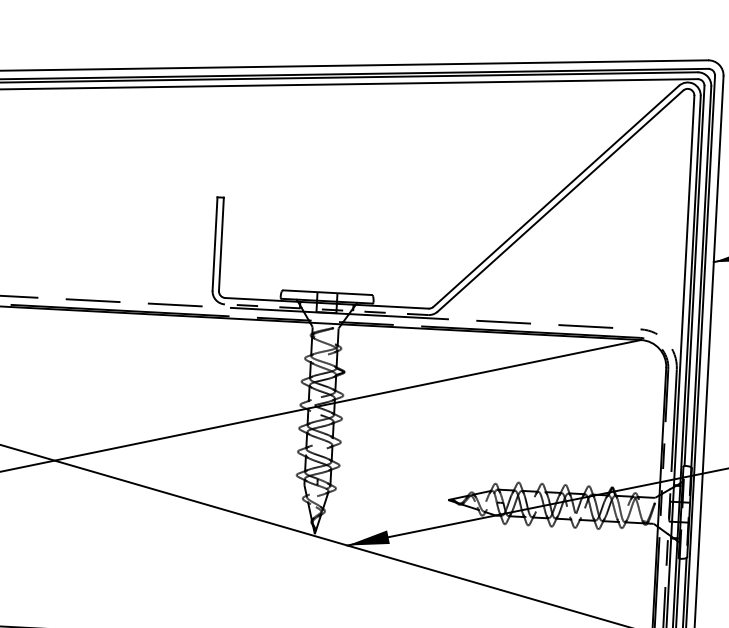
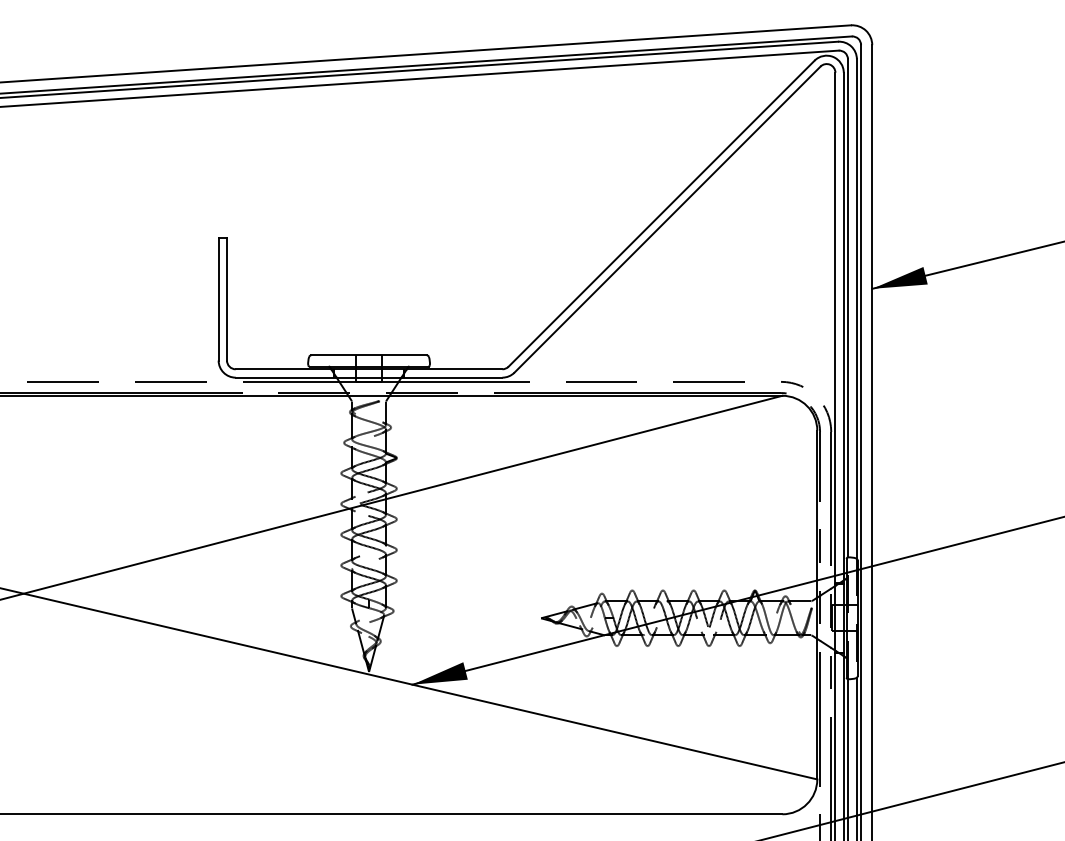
line: (326, 309) -> (368, 377), dashed -> solid

